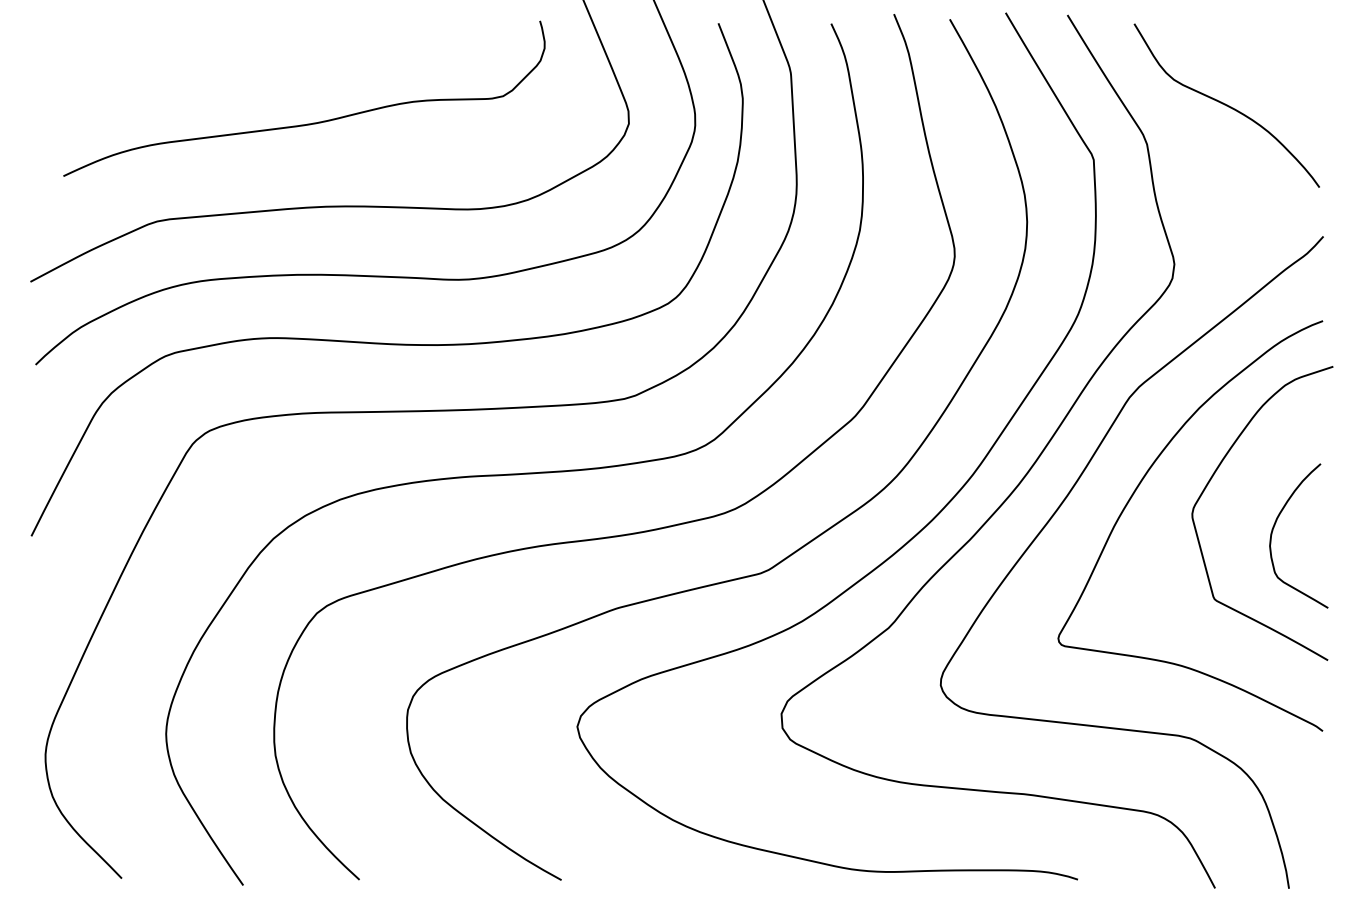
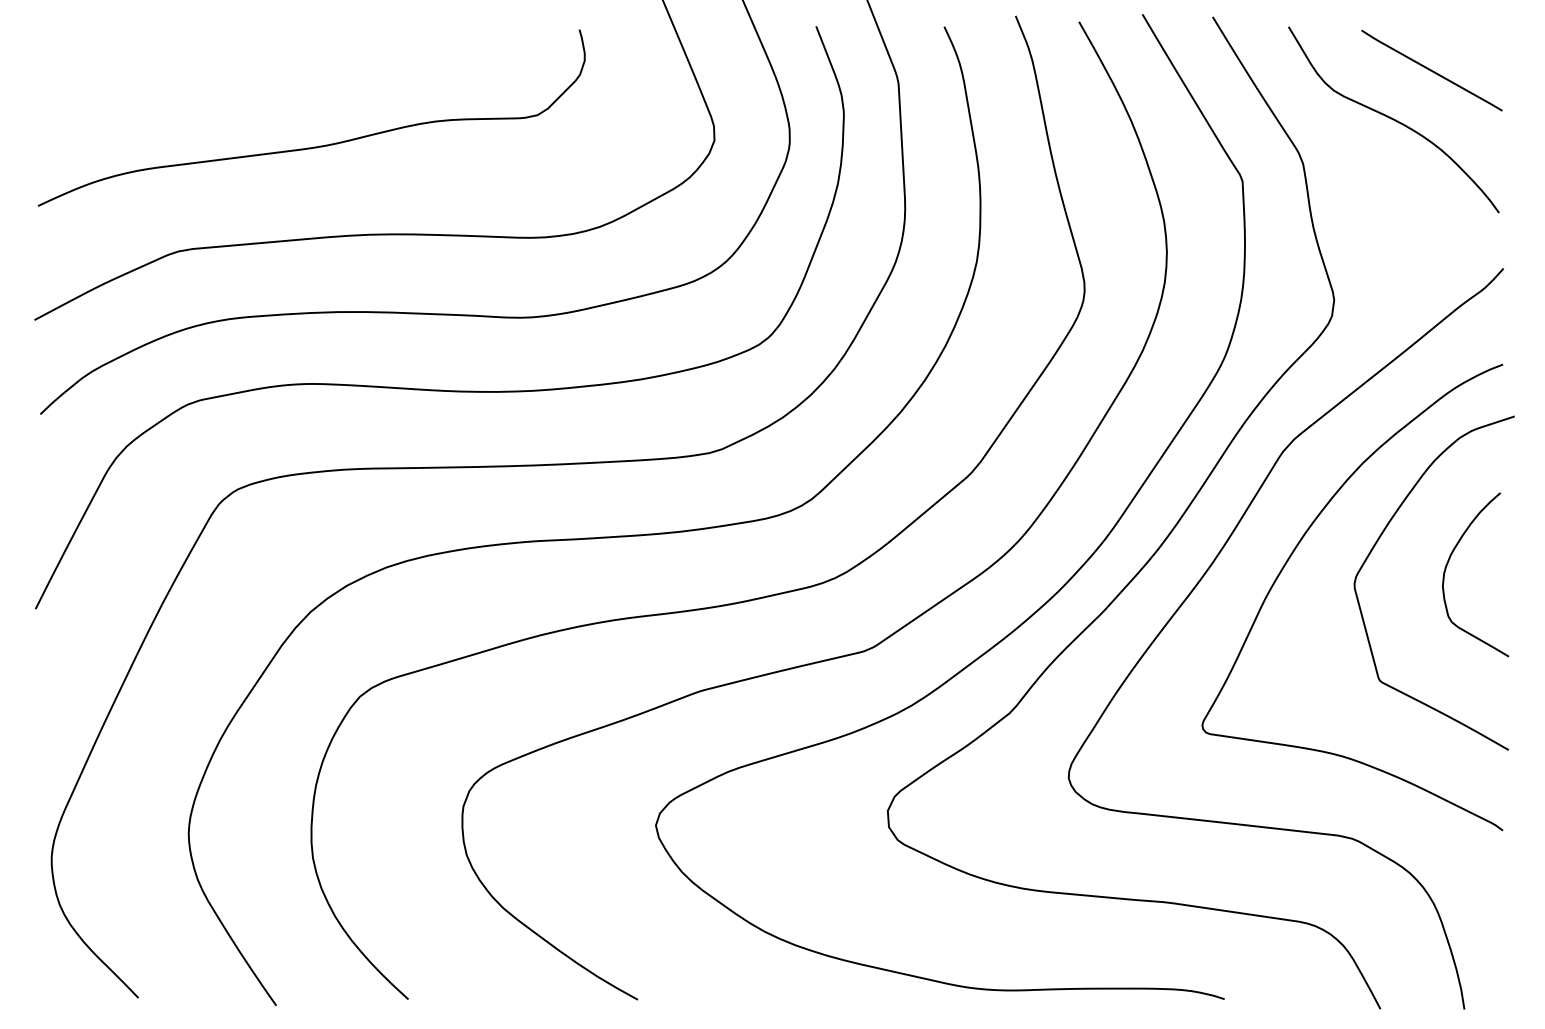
line: (1260, 62) -> (1431, 70), added
curve: (305, 123) -> (313, 146), moved
curve: (1275, 524) -> (1449, 561), moved

